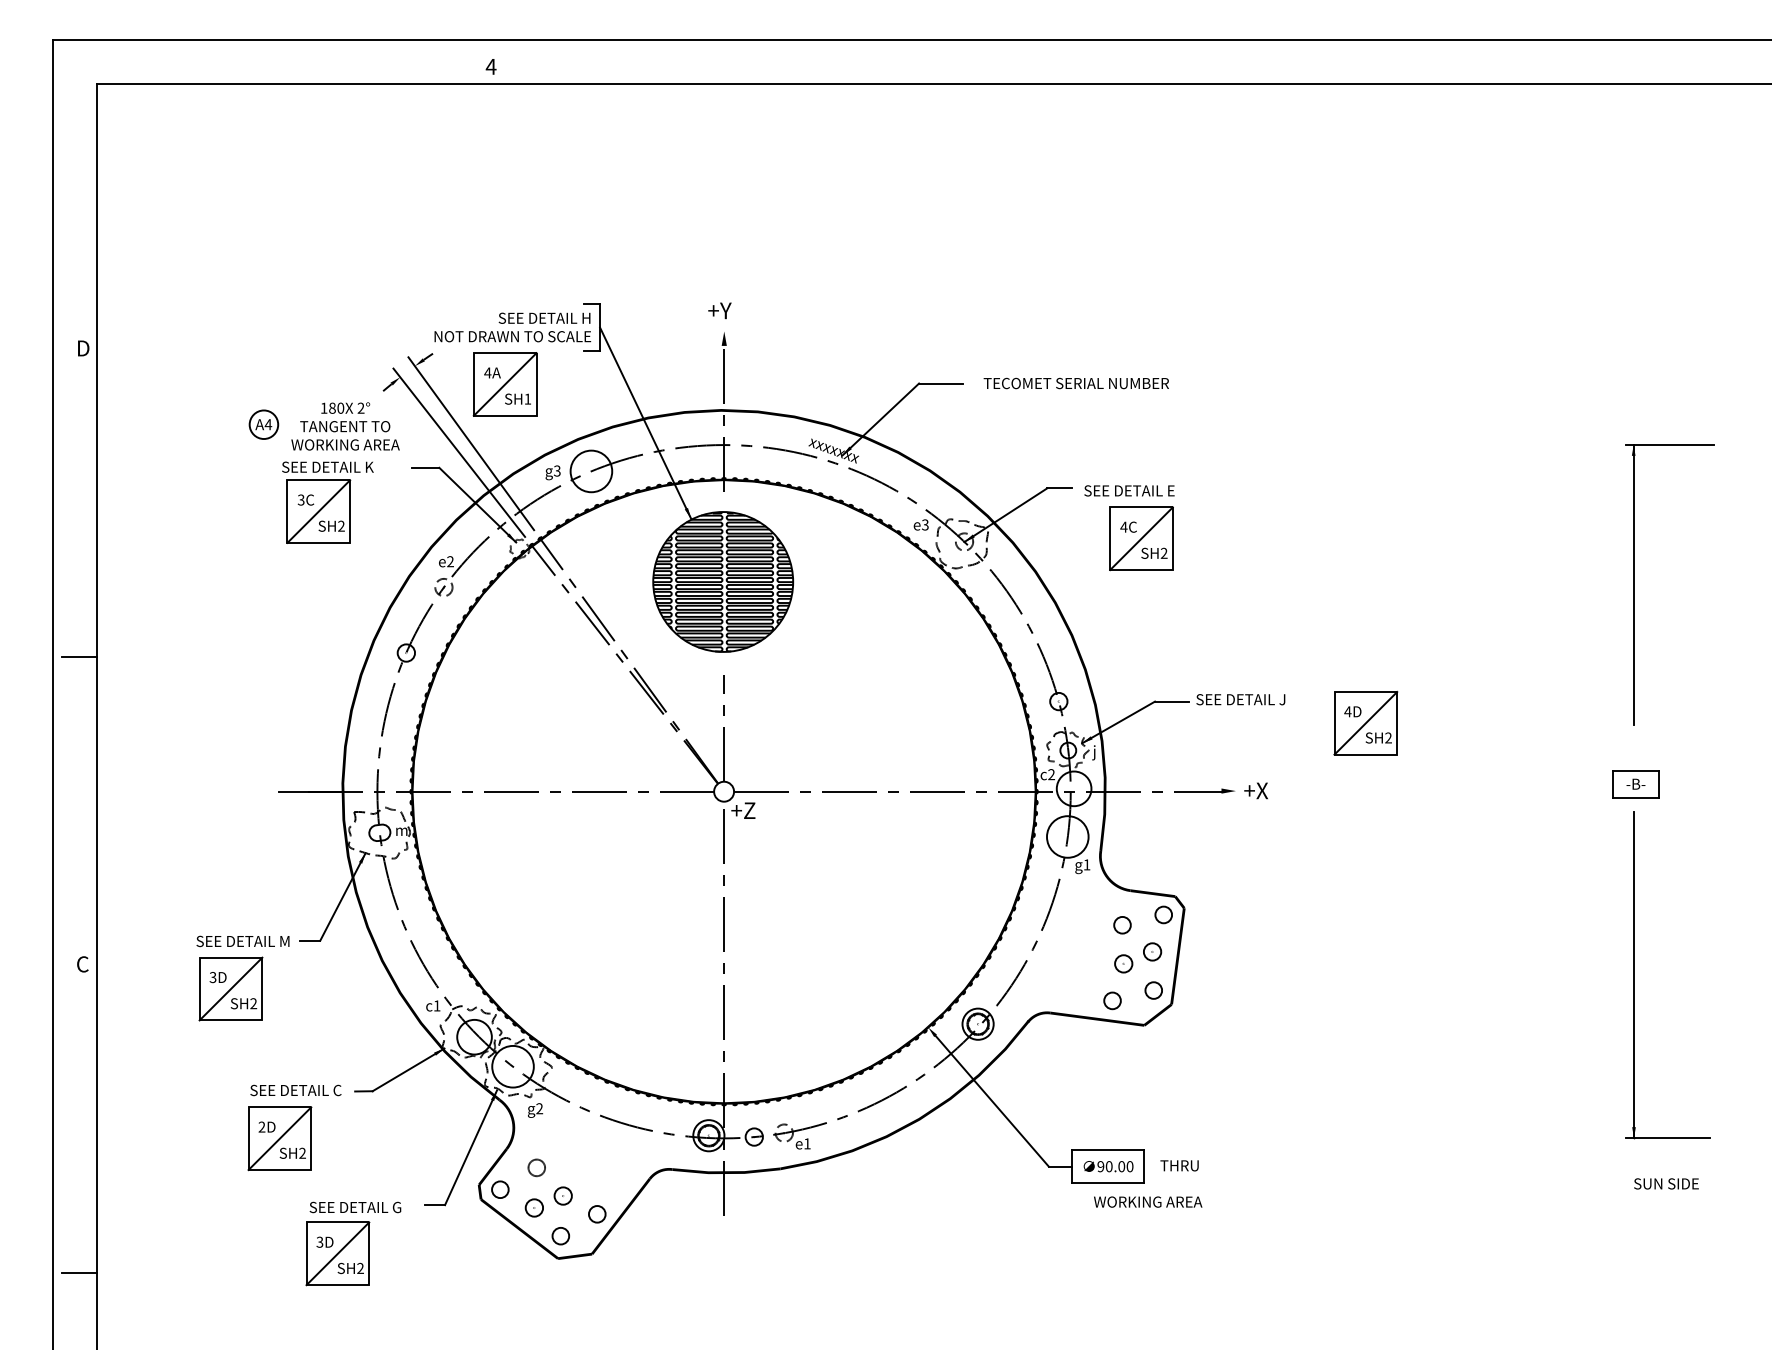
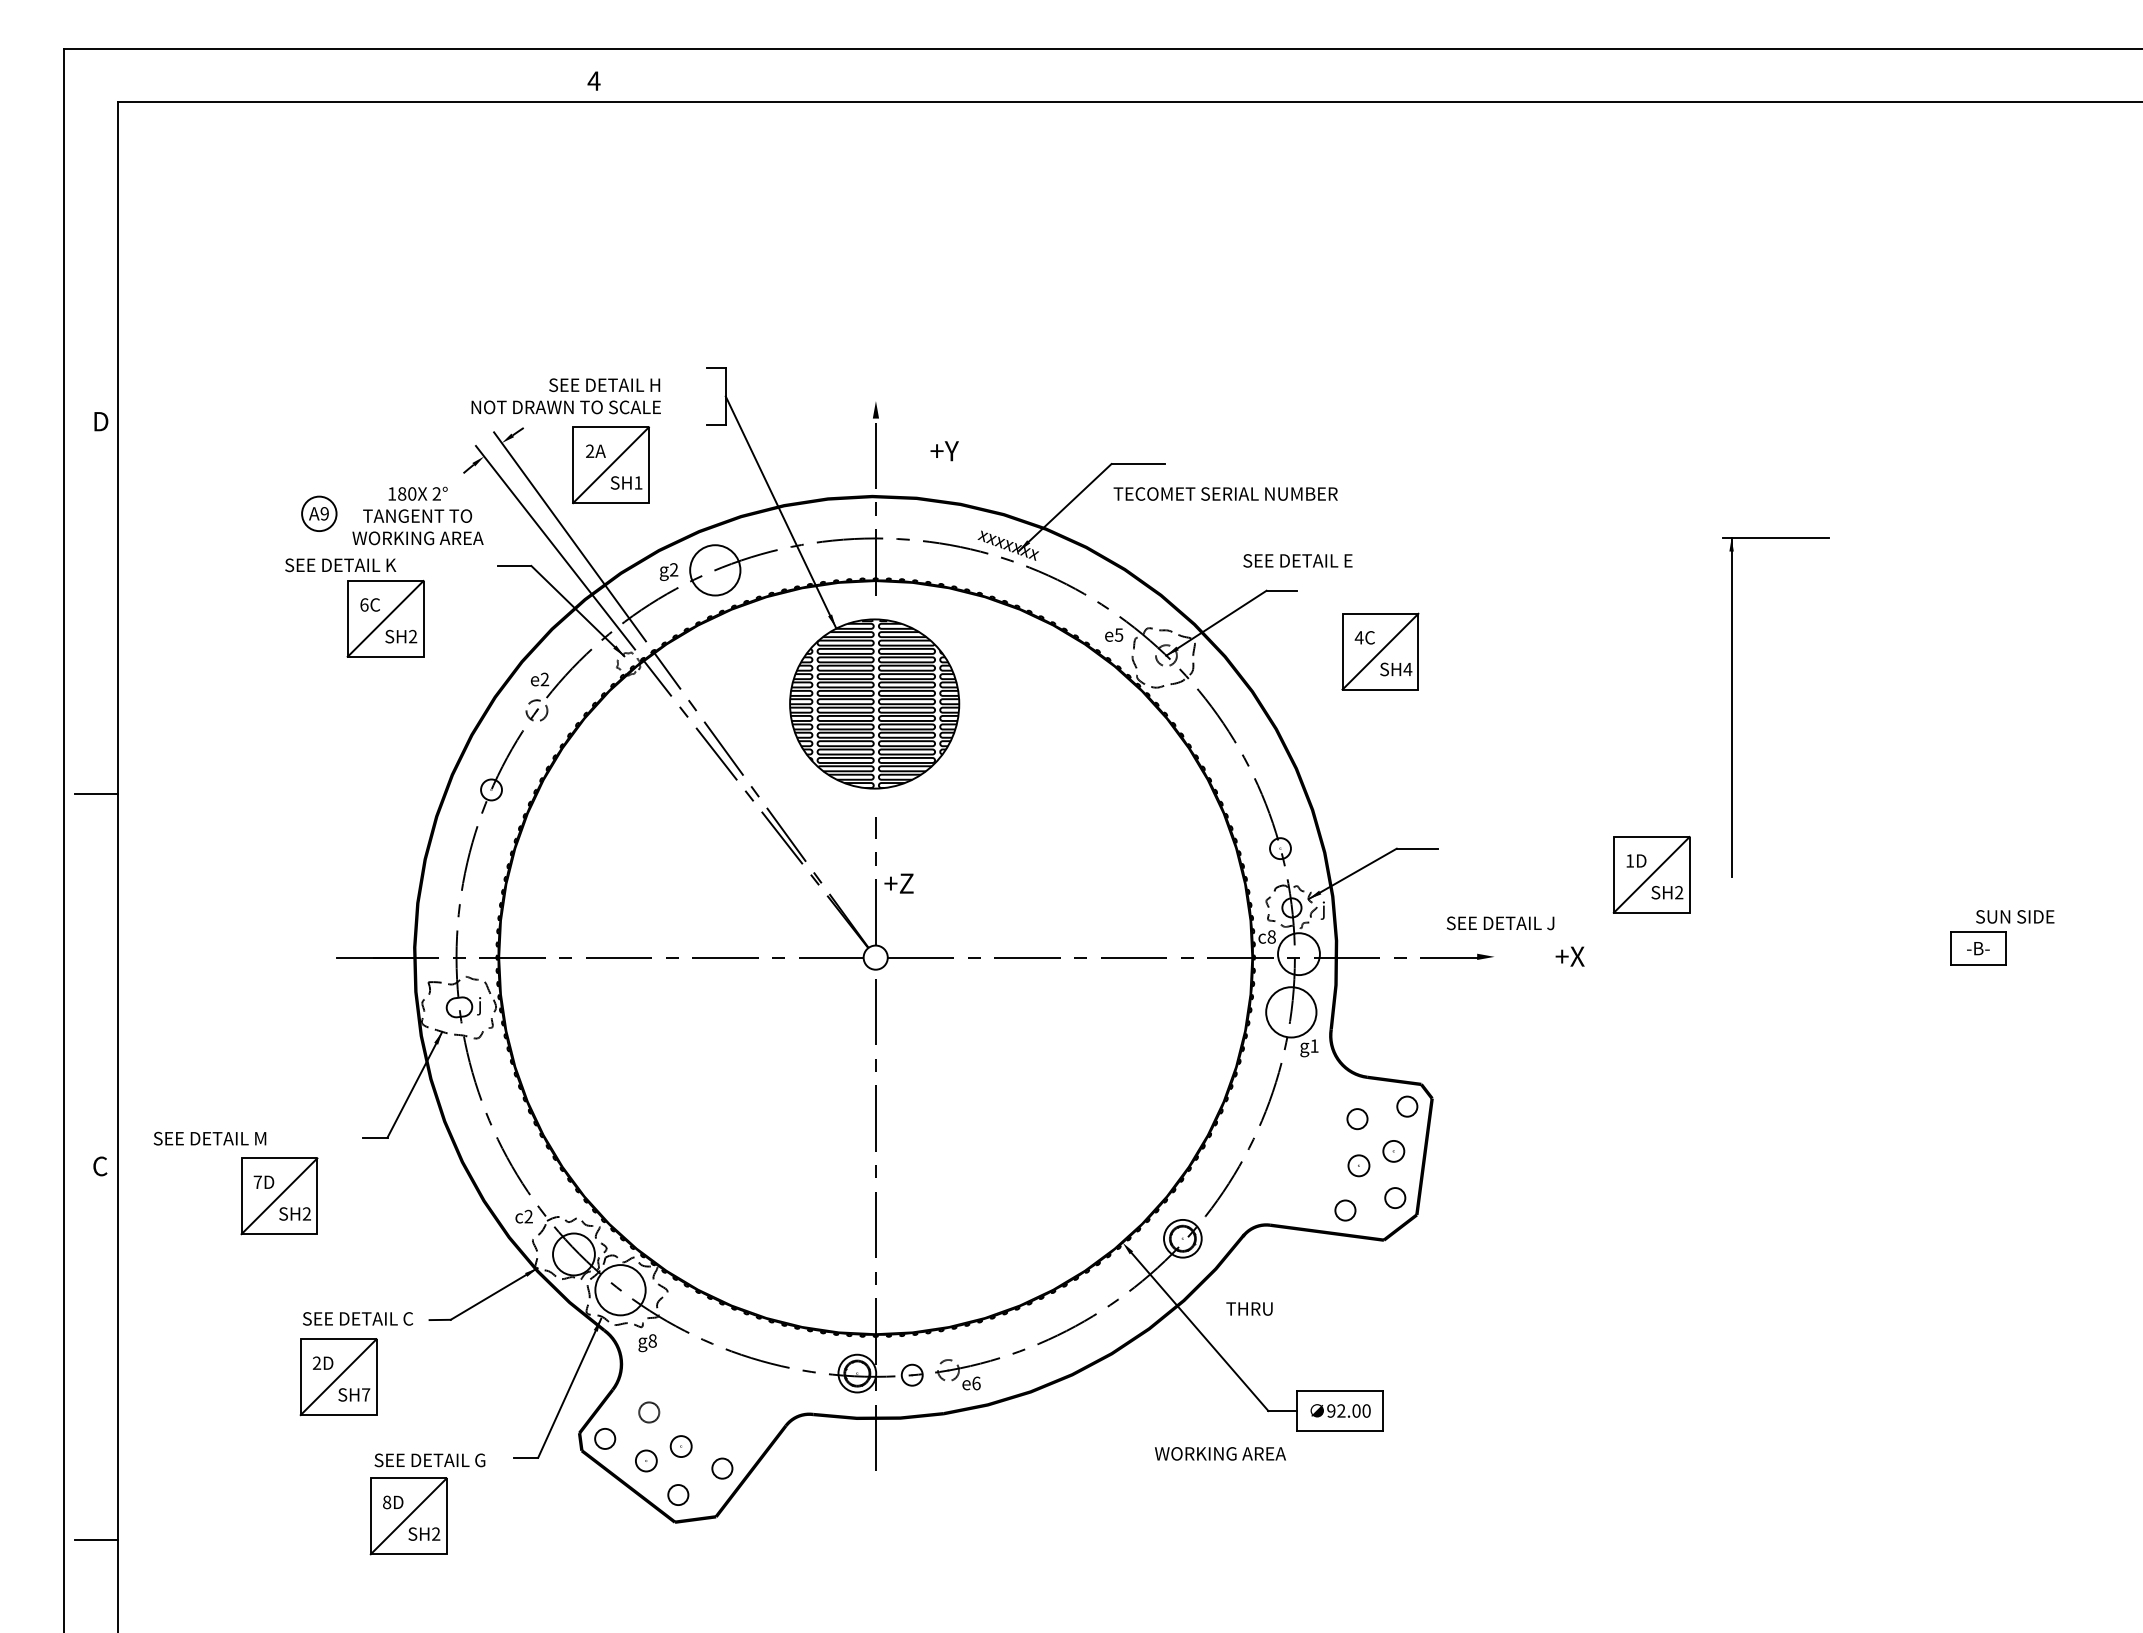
text: (719, 311) -> (944, 451), moved
text: (512, 327) -> (565, 396), moved
text: (487, 372) -> (589, 450), 4A -> 2A
text: (1076, 383) -> (1225, 493), moved
text: (268, 424) -> (324, 513), A4 -> A9
text: (327, 467) -> (340, 565), moved
text: (557, 470) -> (674, 569), g3 -> g2
text: (1129, 490) -> (1297, 560), moved
text: (301, 499) -> (364, 604), 3C -> 6C
text: (925, 524) -> (1119, 634), e3 -> e5
text: (1163, 553) -> (1407, 669), SH2 -> SH4
part: (1634, 584) -> (1732, 707), moved
text: (1240, 699) -> (1500, 923), moved
text: (1347, 711) -> (1629, 860), 4D -> 1D
text: (1051, 774) -> (1271, 936), c2 -> c8
text: (1255, 790) -> (1569, 956), moved
text: (742, 810) -> (898, 883), moved
text: (400, 832) -> (484, 1006), m -> j
text: (242, 941) -> (209, 1138), moved
part: (1634, 975) -> (1976, 1179), removed
text: (212, 977) -> (257, 1182), 3D -> 7D
text: (436, 1005) -> (528, 1216), c1 -> c2
text: (539, 1108) -> (652, 1340), g2 -> g8
text: (807, 1143) -> (976, 1383), e1 -> e6
text: (302, 1153) -> (366, 1394), SH2 -> SH7
text: (1179, 1165) -> (1249, 1308), moved
text: (1109, 1166) -> (1341, 1410), 90.00 -> 92.00
text: (1666, 1183) -> (2015, 916), moved
text: (1148, 1201) -> (1220, 1453), moved
text: (319, 1242) -> (386, 1502), 3D -> 8D

